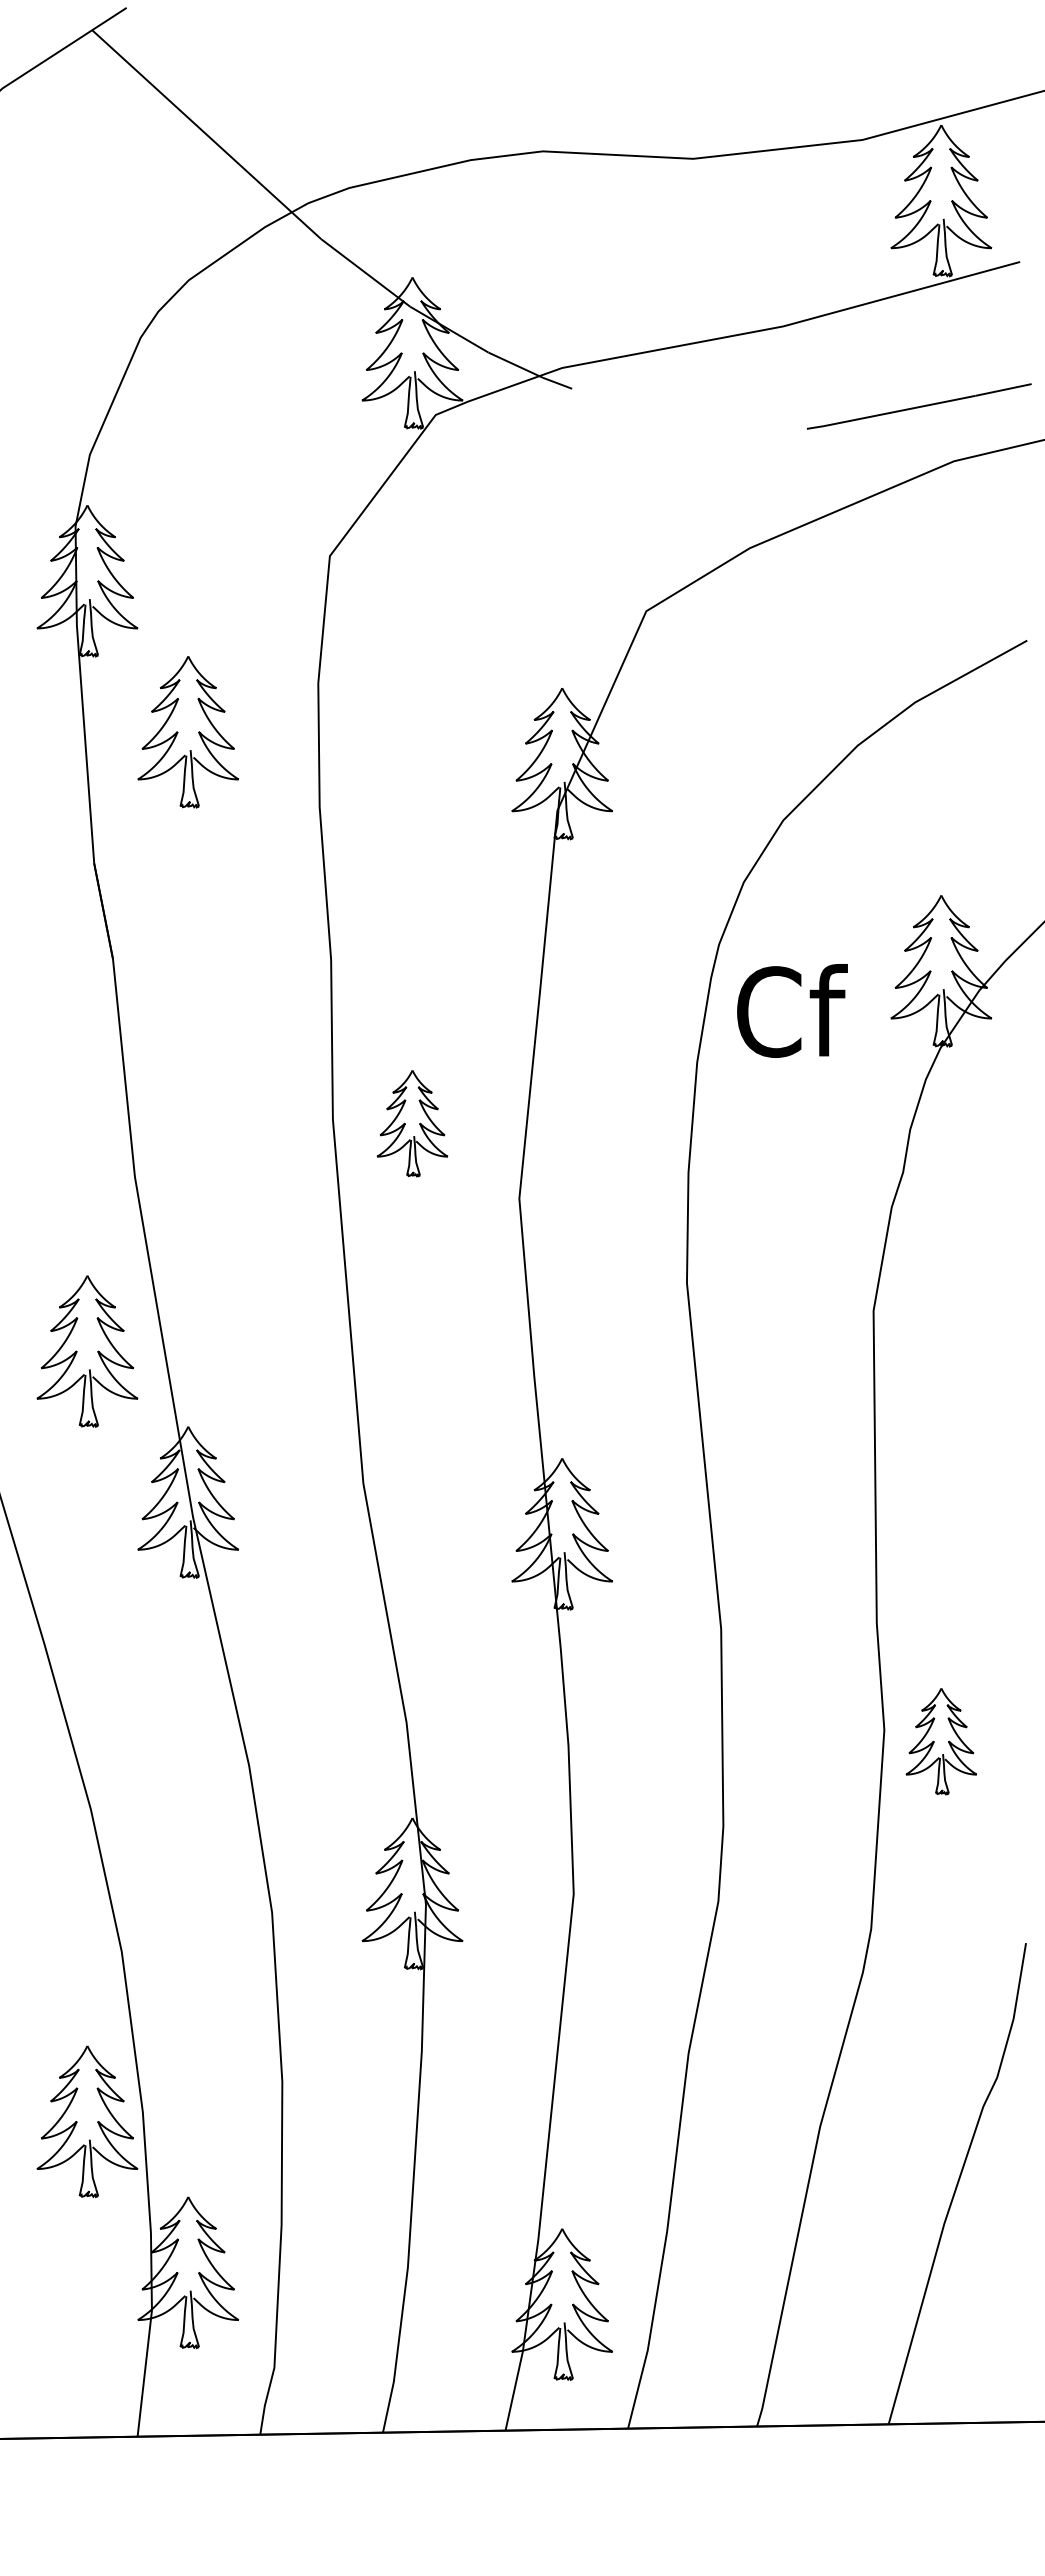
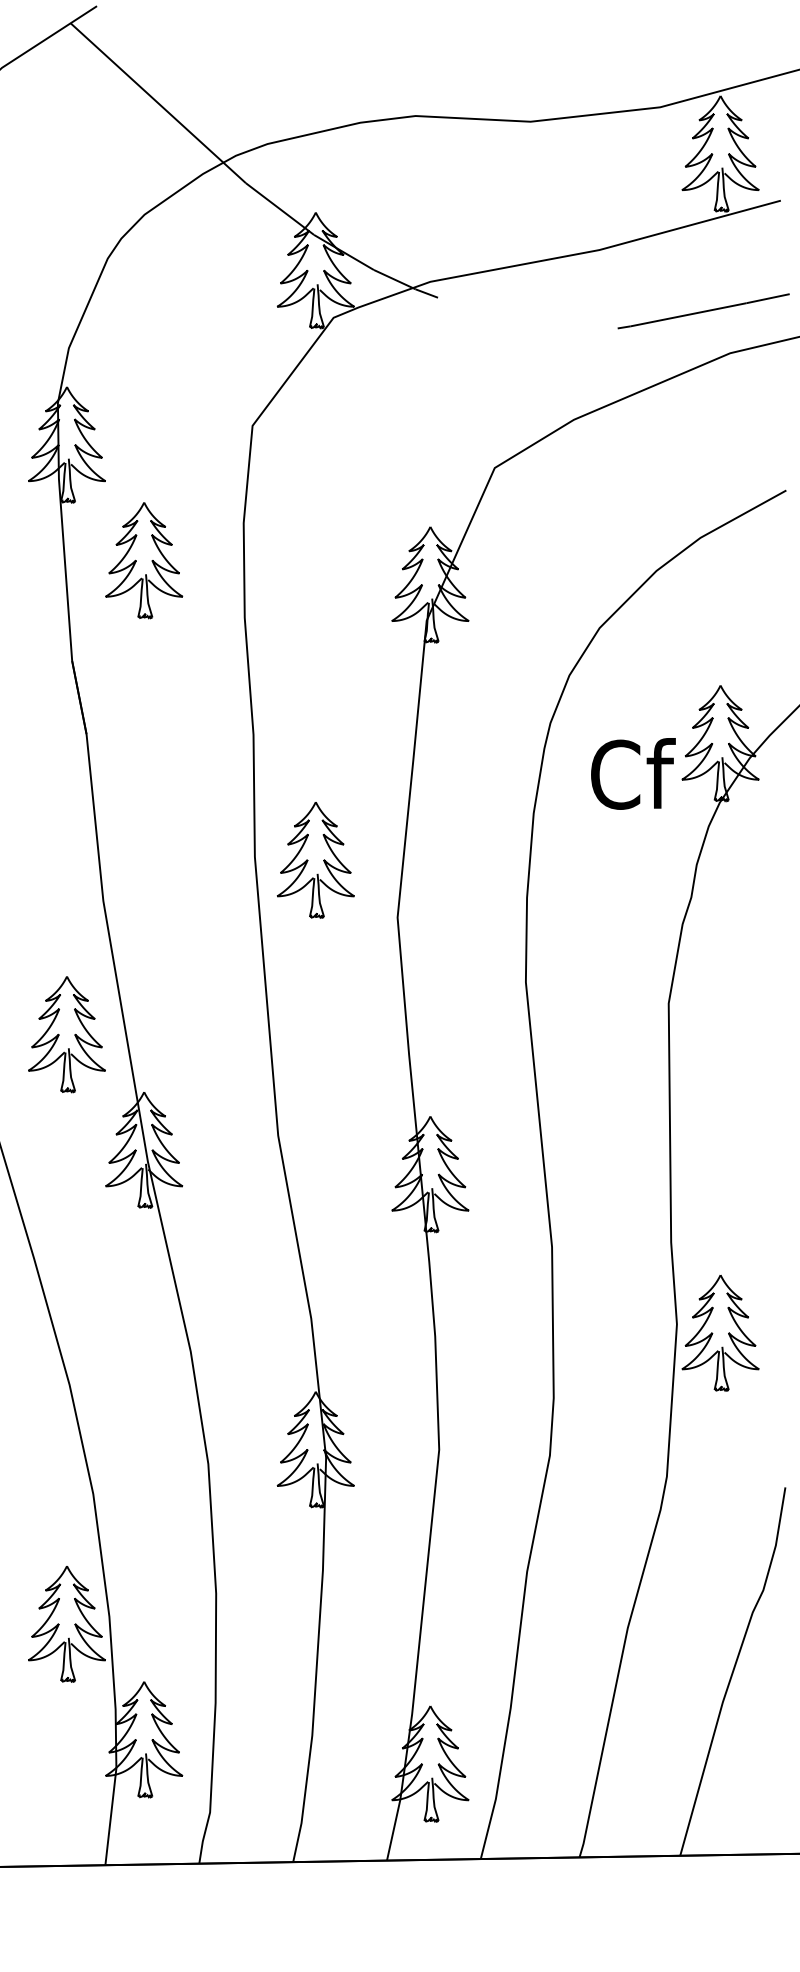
text: (792, 1010) -> (633, 773), moved
part: (412, 1123) -> (315, 860), size x1.43
part: (941, 1741) -> (720, 1333), size x1.43

